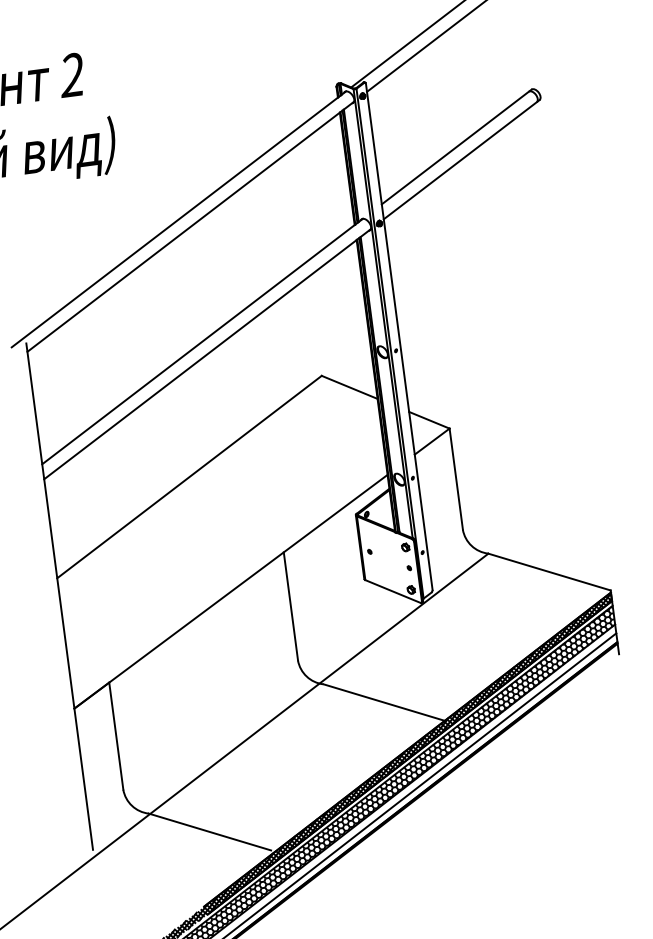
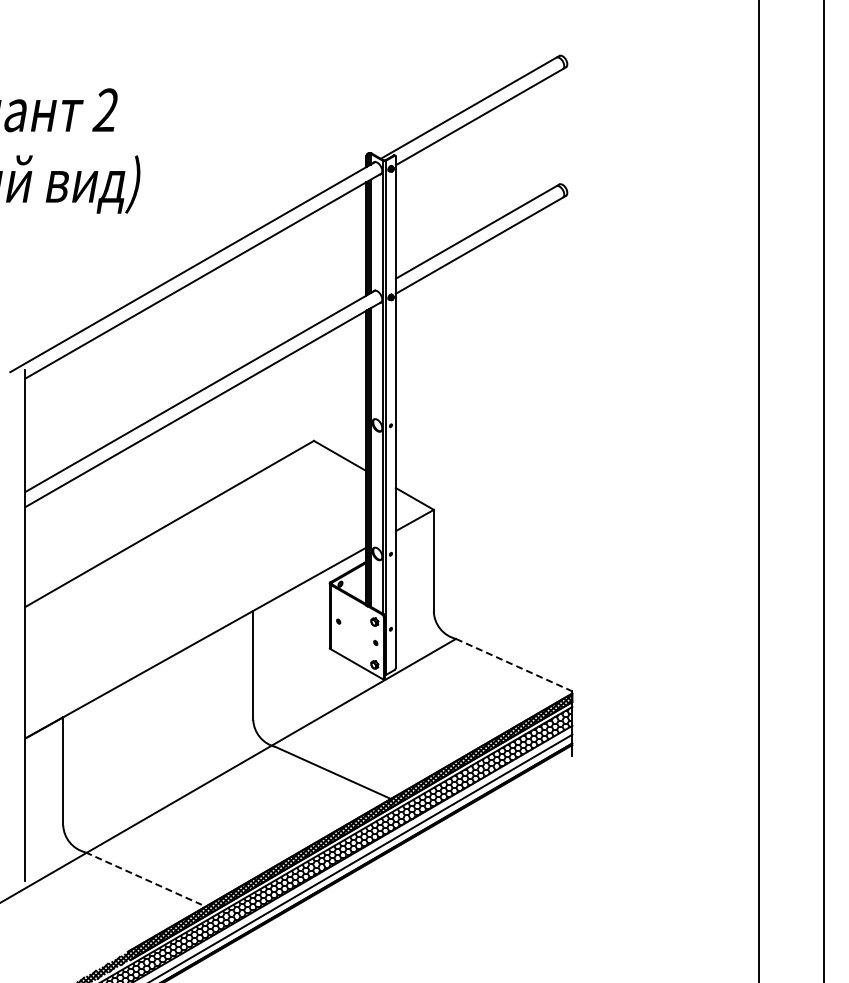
line: (549, 572) -> (514, 665), solid -> dashed
line: (209, 831) -> (143, 878), solid -> dashed

